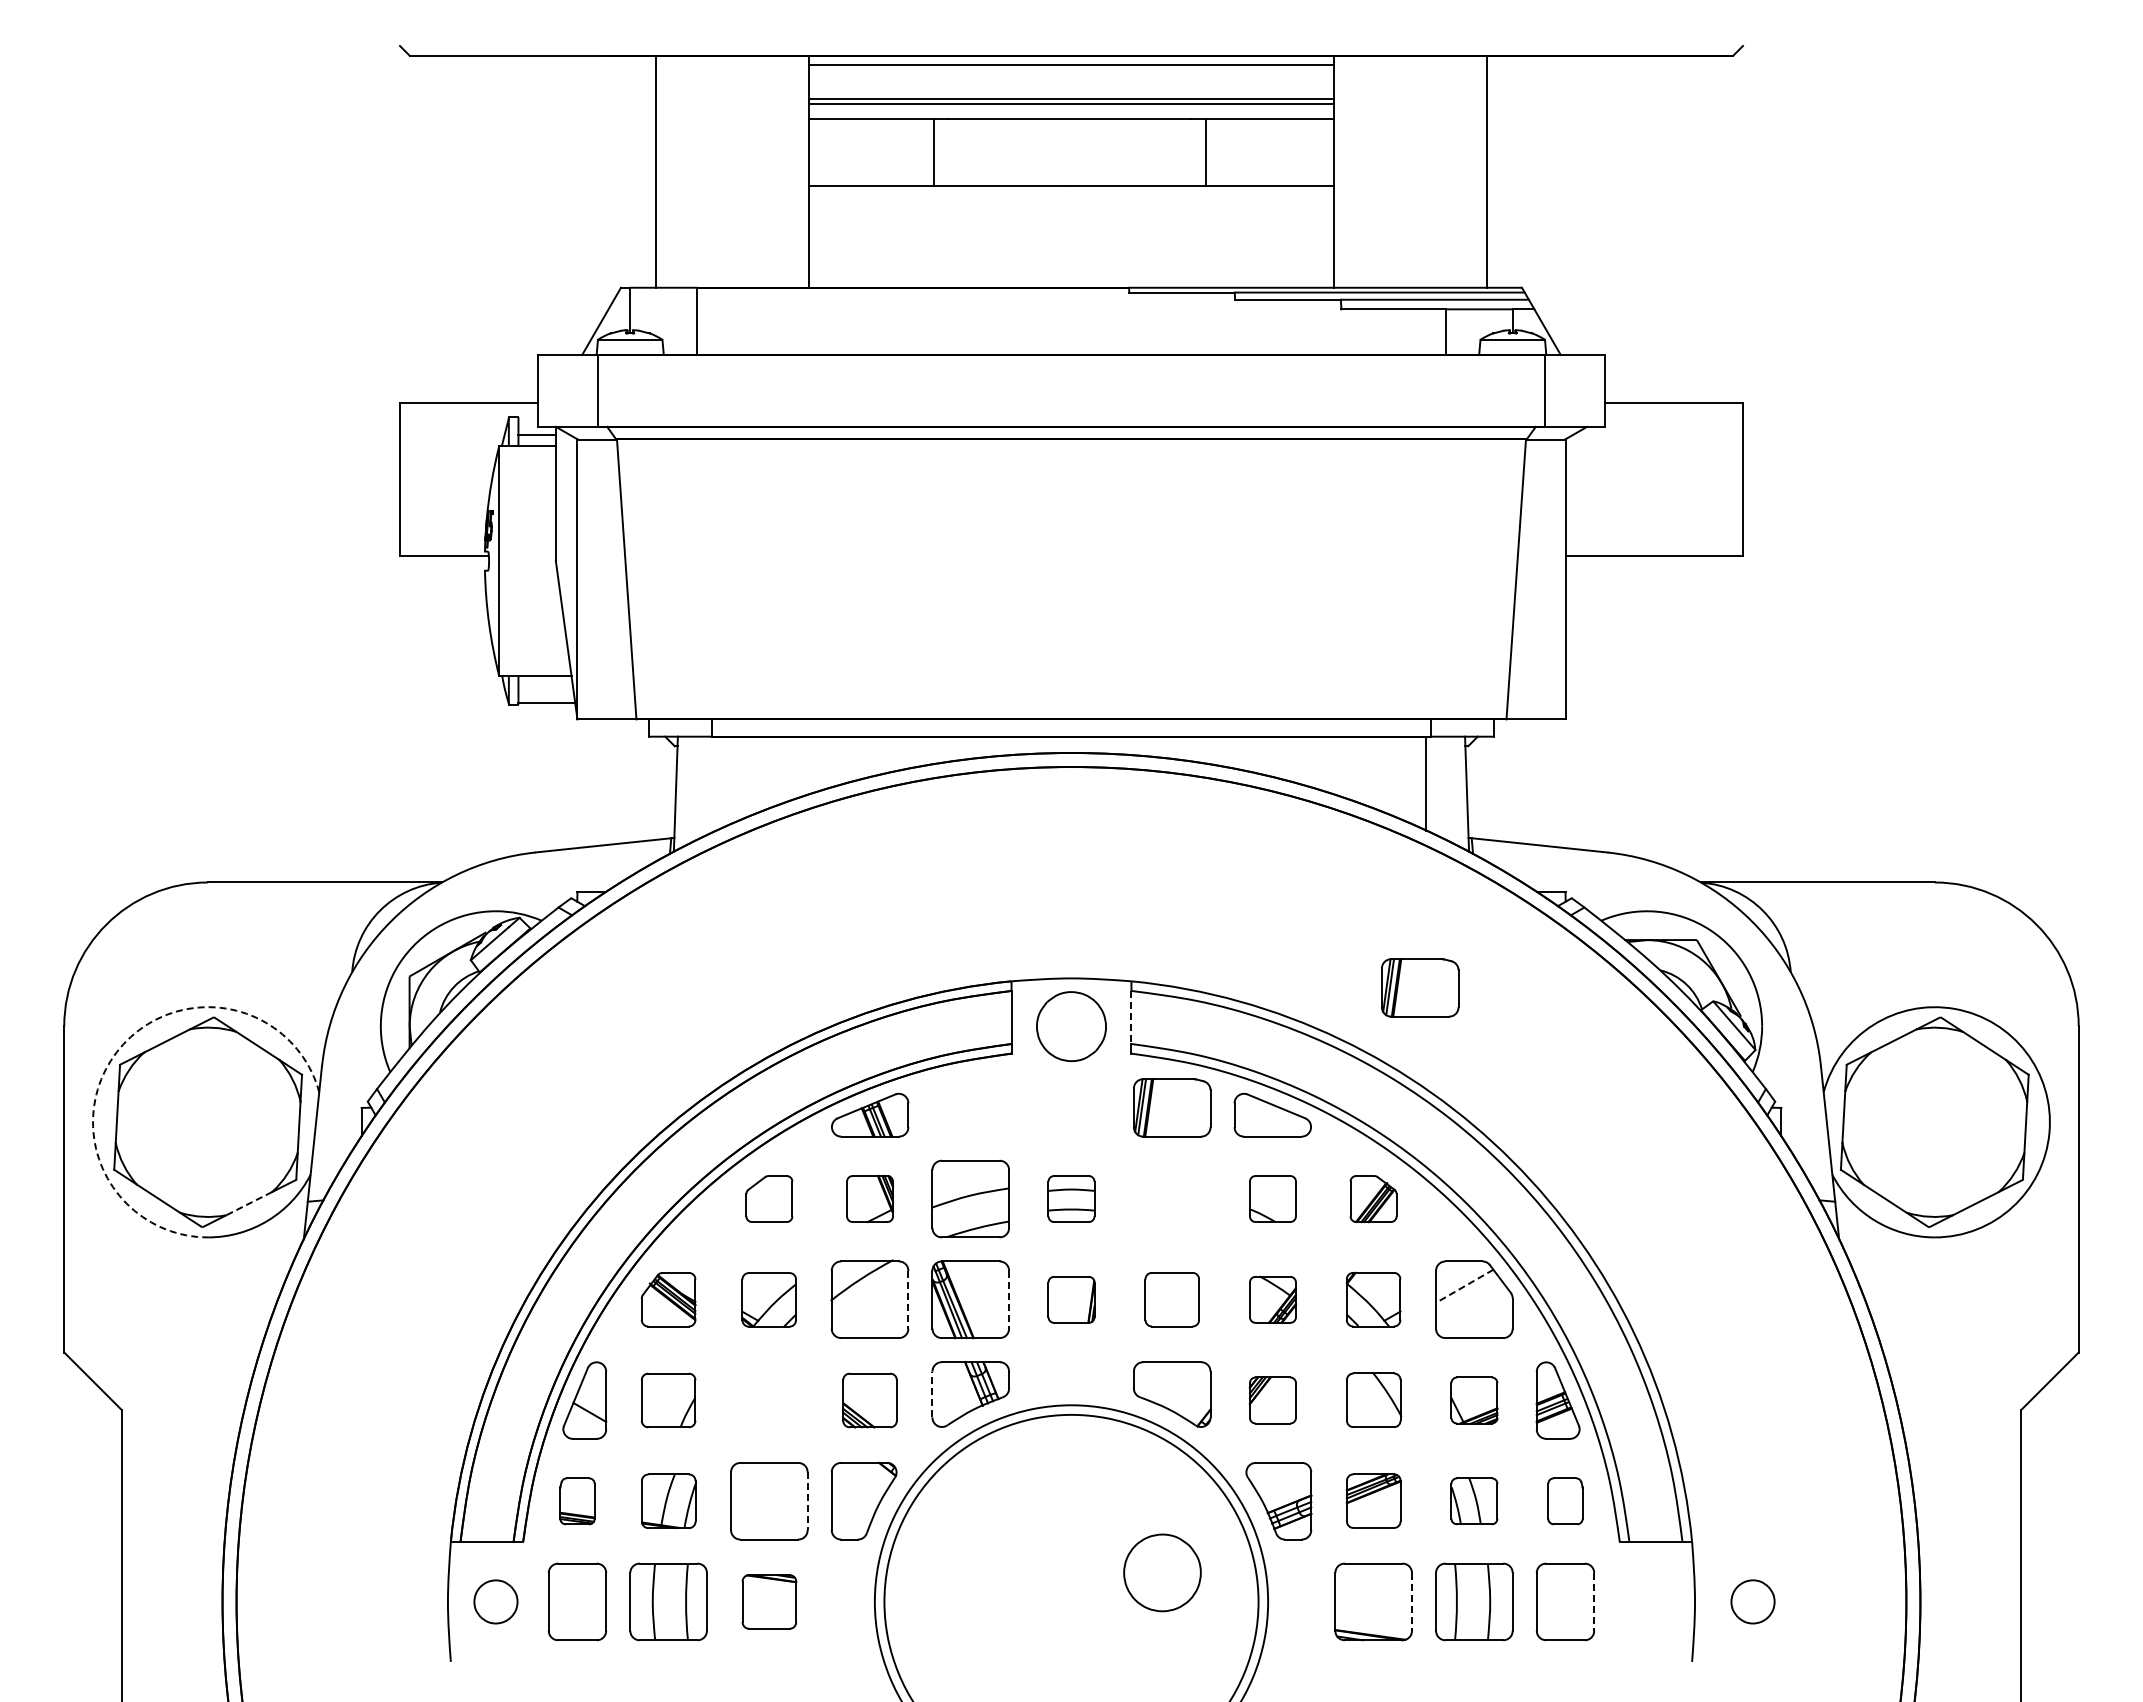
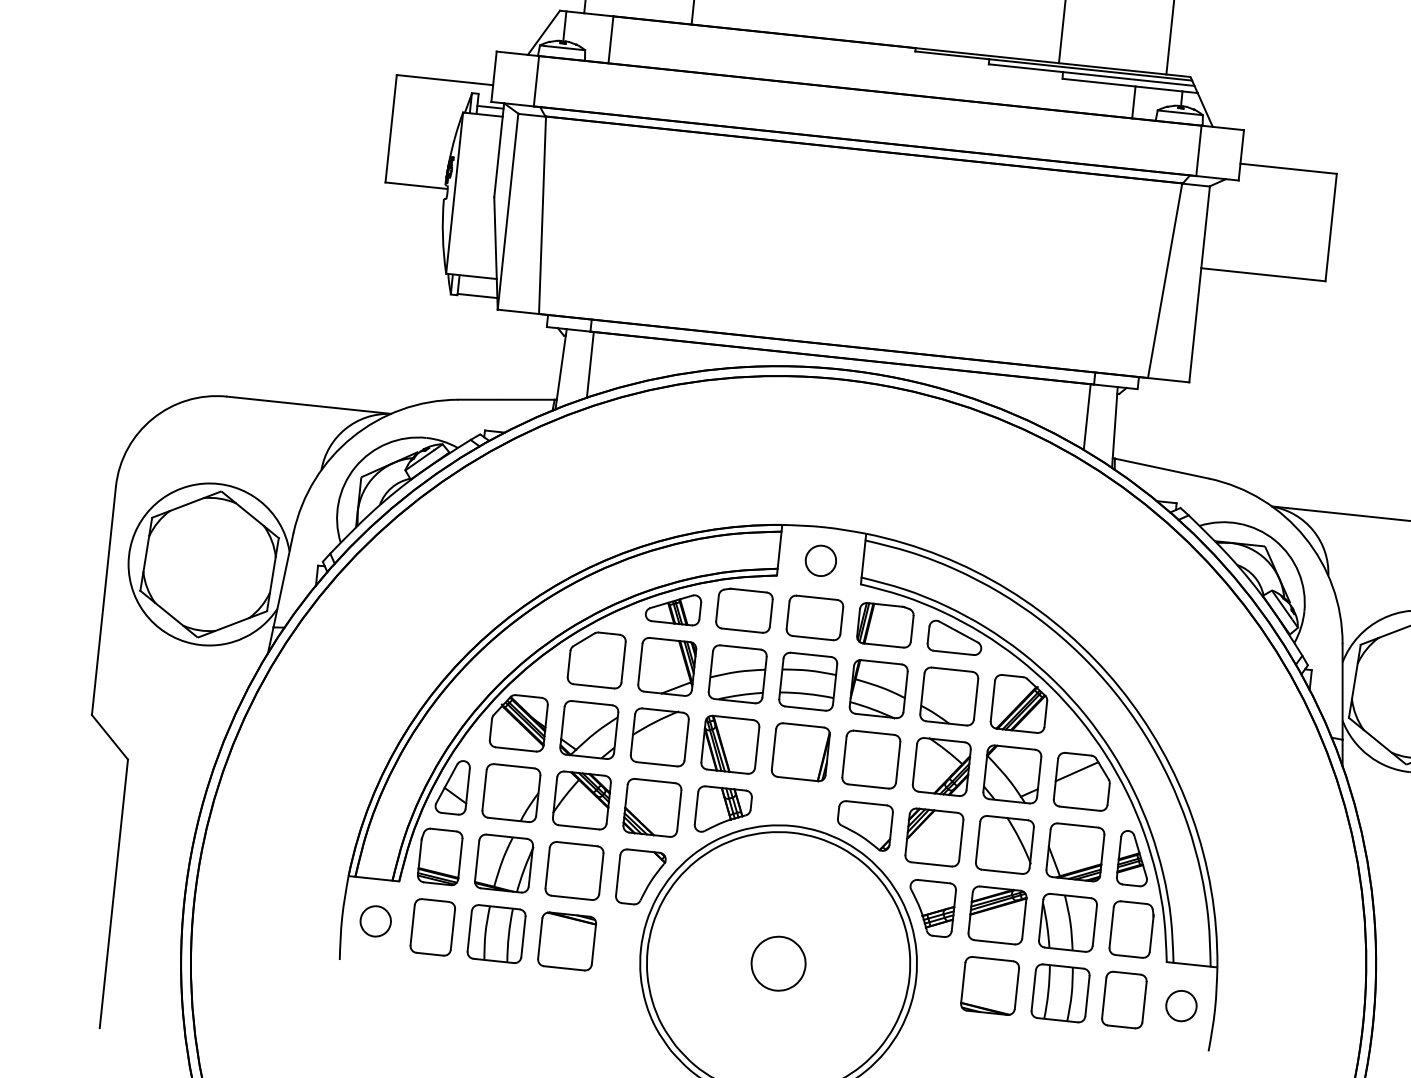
line: (716, 783) -> (590, 364), added
part: (1420, 987) -> (1068, 559), removed
line: (1131, 1017) -> (863, 559), dashed -> solid
part: (1071, 1025) -> (821, 560), size x0.62
arc: (116, 1052) -> (150, 508), dashed -> solid
part: (970, 1107) -> (744, 610), added
part: (1071, 1107) -> (814, 617), added
part: (769, 1198) -> (596, 659), size x1.67
part: (869, 1198) -> (666, 666), size x1.67
part: (1071, 1198) -> (808, 681), size x1.67
part: (1272, 1198) -> (948, 696), size x1.67
part: (1373, 1198) -> (1019, 703), size x1.67
part: (1171, 1199) -> (878, 689), added
line: (249, 1203) -> (232, 624), dashed -> solid
line: (1464, 1286) -> (1076, 771), dashed -> solid
part: (668, 1299) -> (518, 722), size x1.43
part: (768, 1299) -> (588, 729), size x1.43
line: (908, 1299) -> (686, 740), dashed -> solid
line: (1009, 1299) -> (757, 747), dashed -> solid
part: (1071, 1299) -> (800, 752), size x1.67
part: (1172, 1299) -> (871, 759), size x1.43
part: (1272, 1299) -> (941, 766), size x1.67
part: (1373, 1299) -> (1012, 774), size x1.43
line: (932, 1394) -> (696, 808), dashed -> solid
part: (1373, 1399) -> (1004, 844), size x1.43
part: (668, 1400) -> (511, 793), size x1.43
part: (768, 1400) -> (581, 800), added
part: (869, 1400) -> (652, 807), size x1.43
part: (1272, 1400) -> (934, 837), size x1.67
part: (1474, 1400) -> (1075, 852), size x1.67
part: (1373, 1500) -> (997, 914), size x1.43
part: (577, 1501) -> (440, 857), size x1.67
part: (668, 1501) -> (503, 863), size x1.43
line: (807, 1501) -> (601, 874), dashed -> solid
part: (1474, 1501) -> (1068, 923), size x1.67
part: (1565, 1501) -> (1131, 929), size x1.67
part: (1162, 1572) -> (778, 963), moved
part: (769, 1601) -> (567, 941), size x1.43
line: (1412, 1601) -> (1017, 988), dashed -> solid
line: (1594, 1601) -> (1144, 1001), dashed -> solid
part: (1752, 1601) -> (1181, 1005), moved

